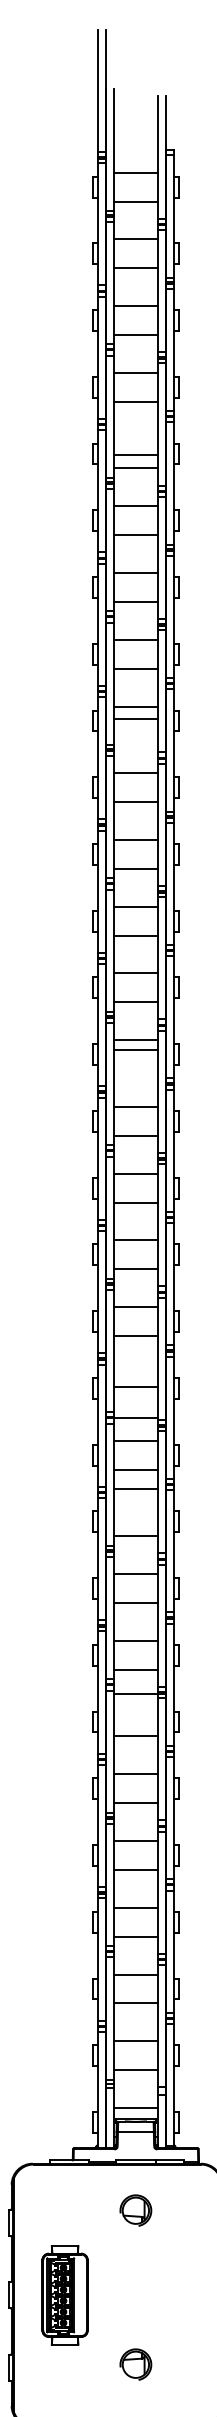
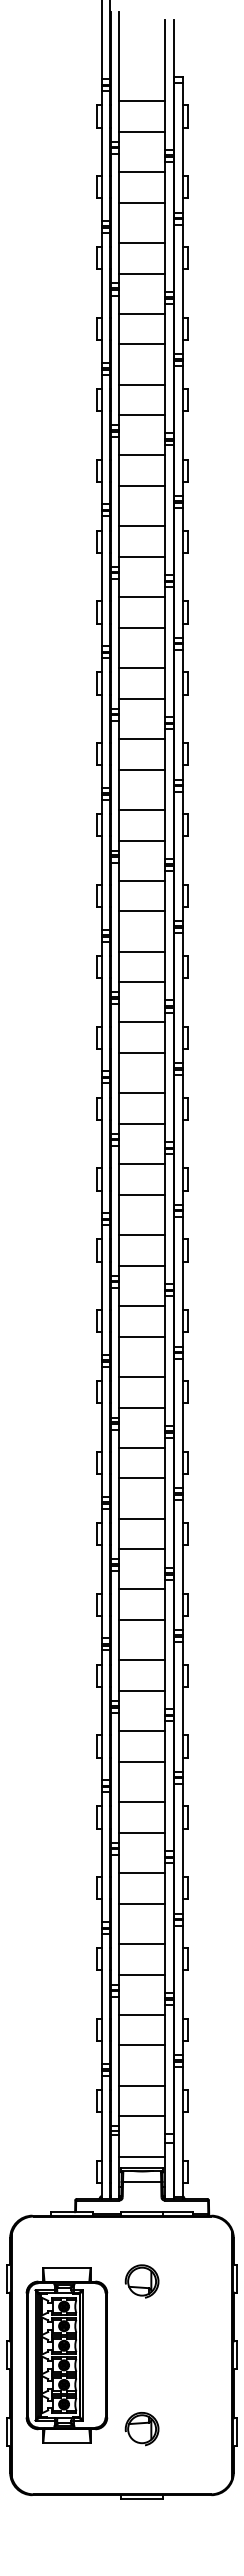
line: (135, 454) -> (141, 384), moved
line: (135, 719) -> (141, 698), moved
line: (135, 1050) -> (141, 1053), moved
line: (135, 1386) -> (141, 1376), moved
line: (135, 1417) -> (141, 1407), moved
line: (135, 1488) -> (141, 1518), moved
line: (135, 1694) -> (141, 1731), moved
part: (135, 2210) -> (141, 2281), moved
part: (64, 2295) -> (66, 2355), size x1.67

